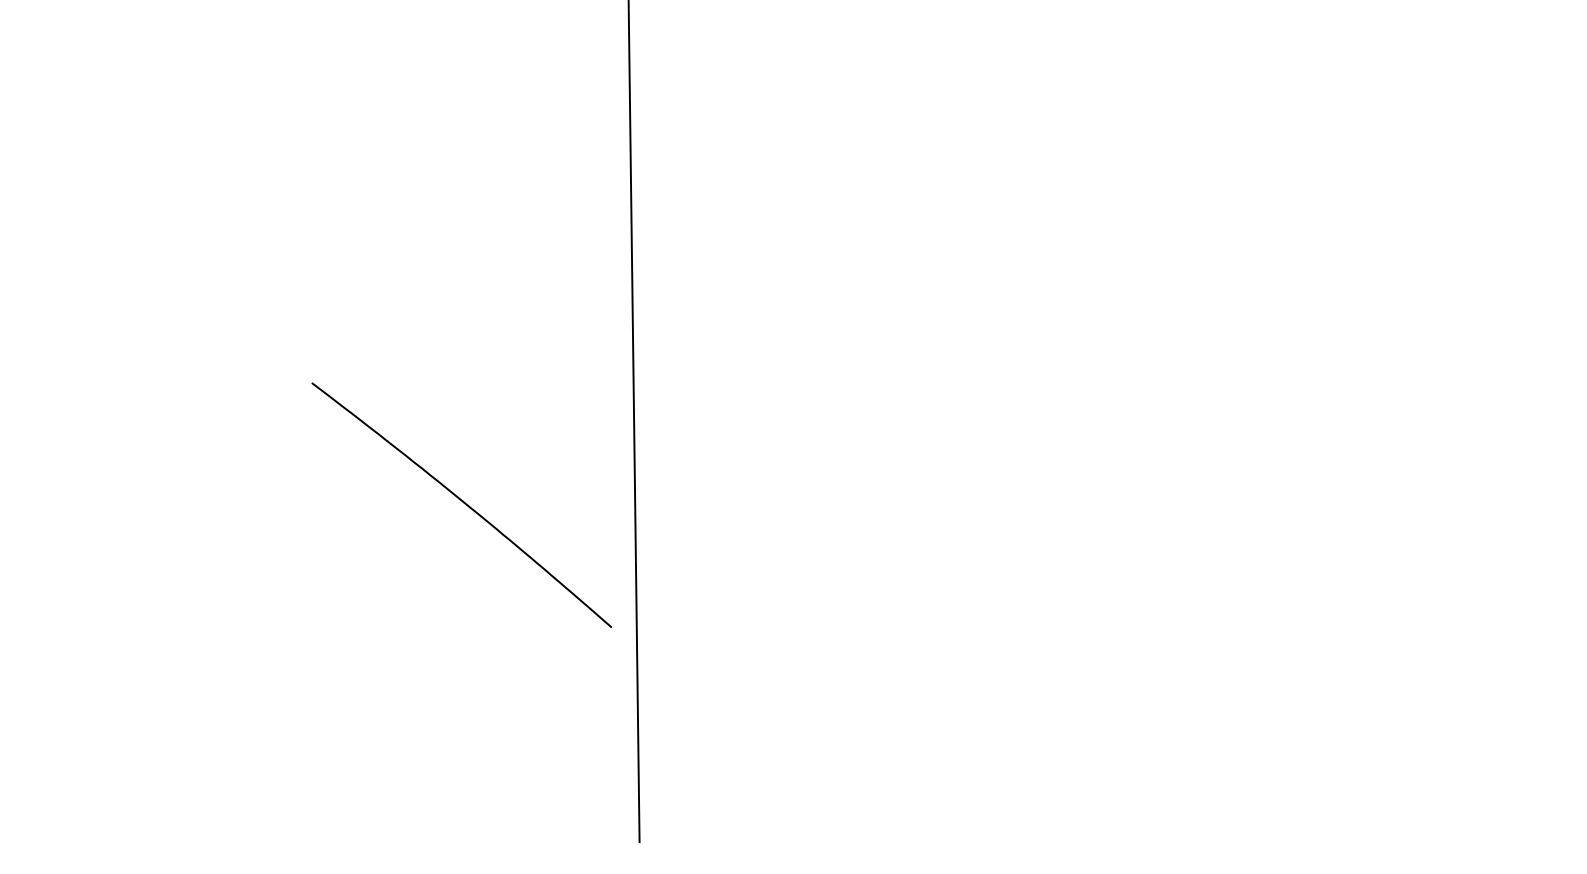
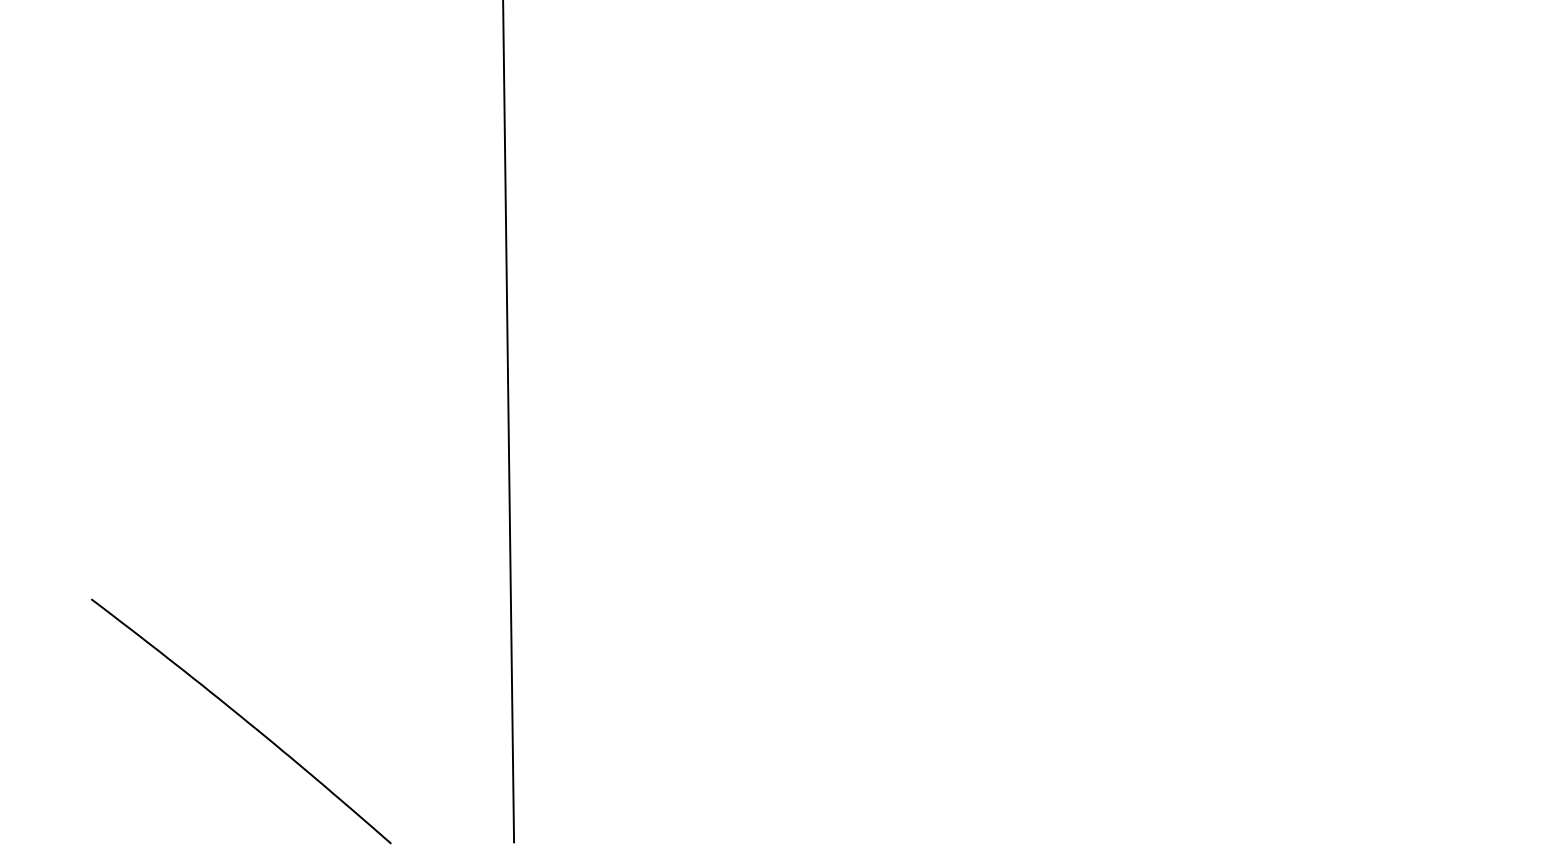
curve: (462, 502) -> (241, 718), moved

